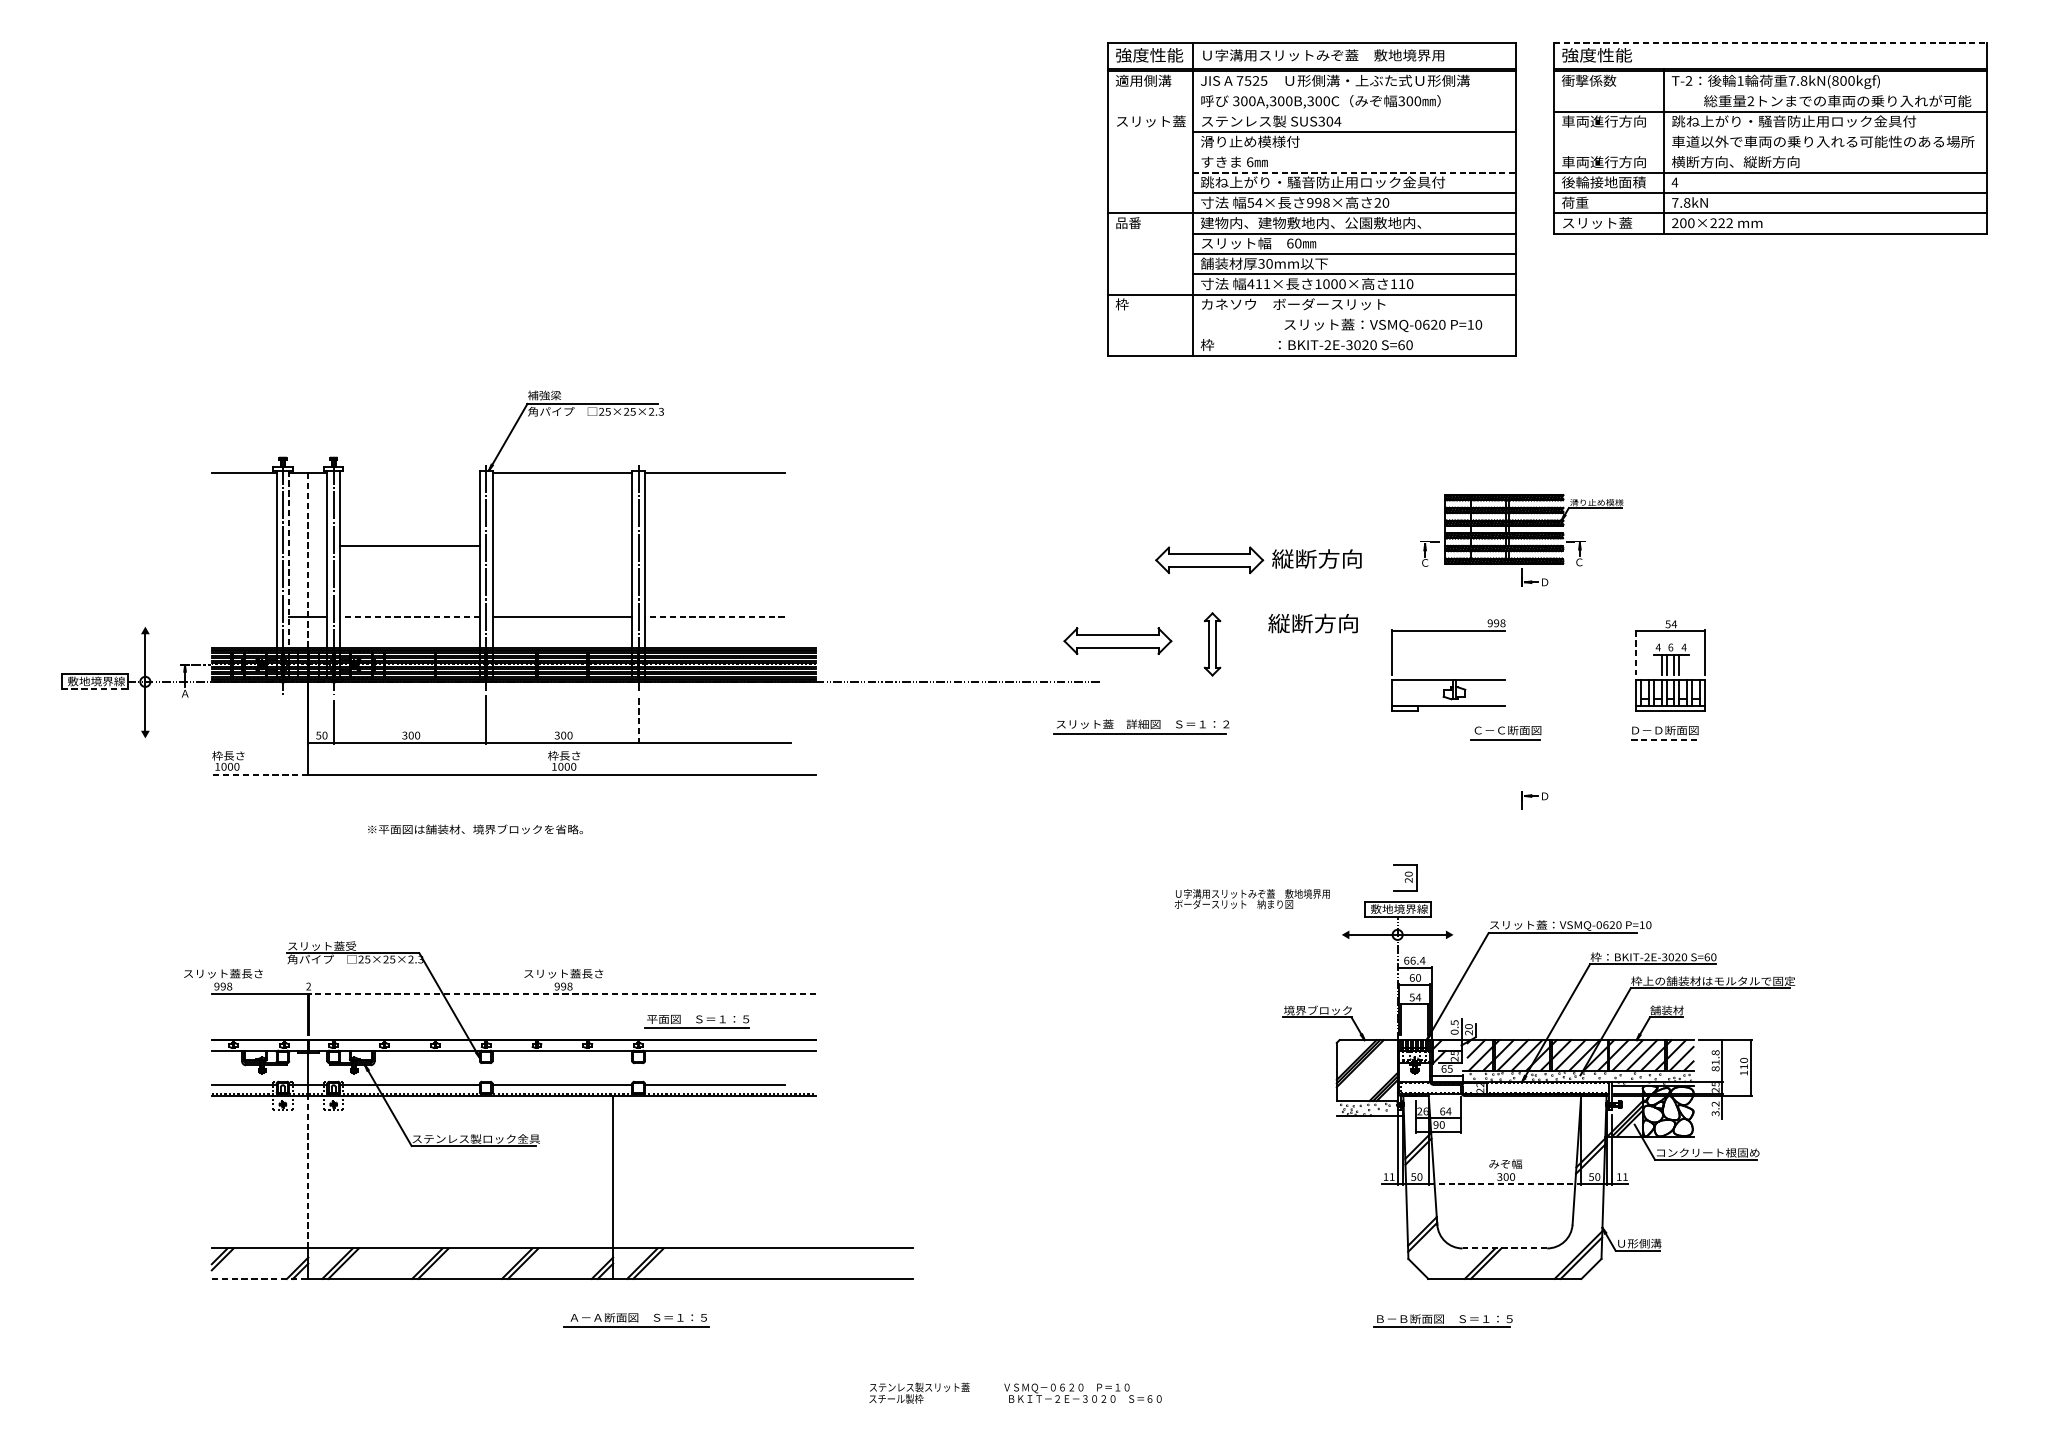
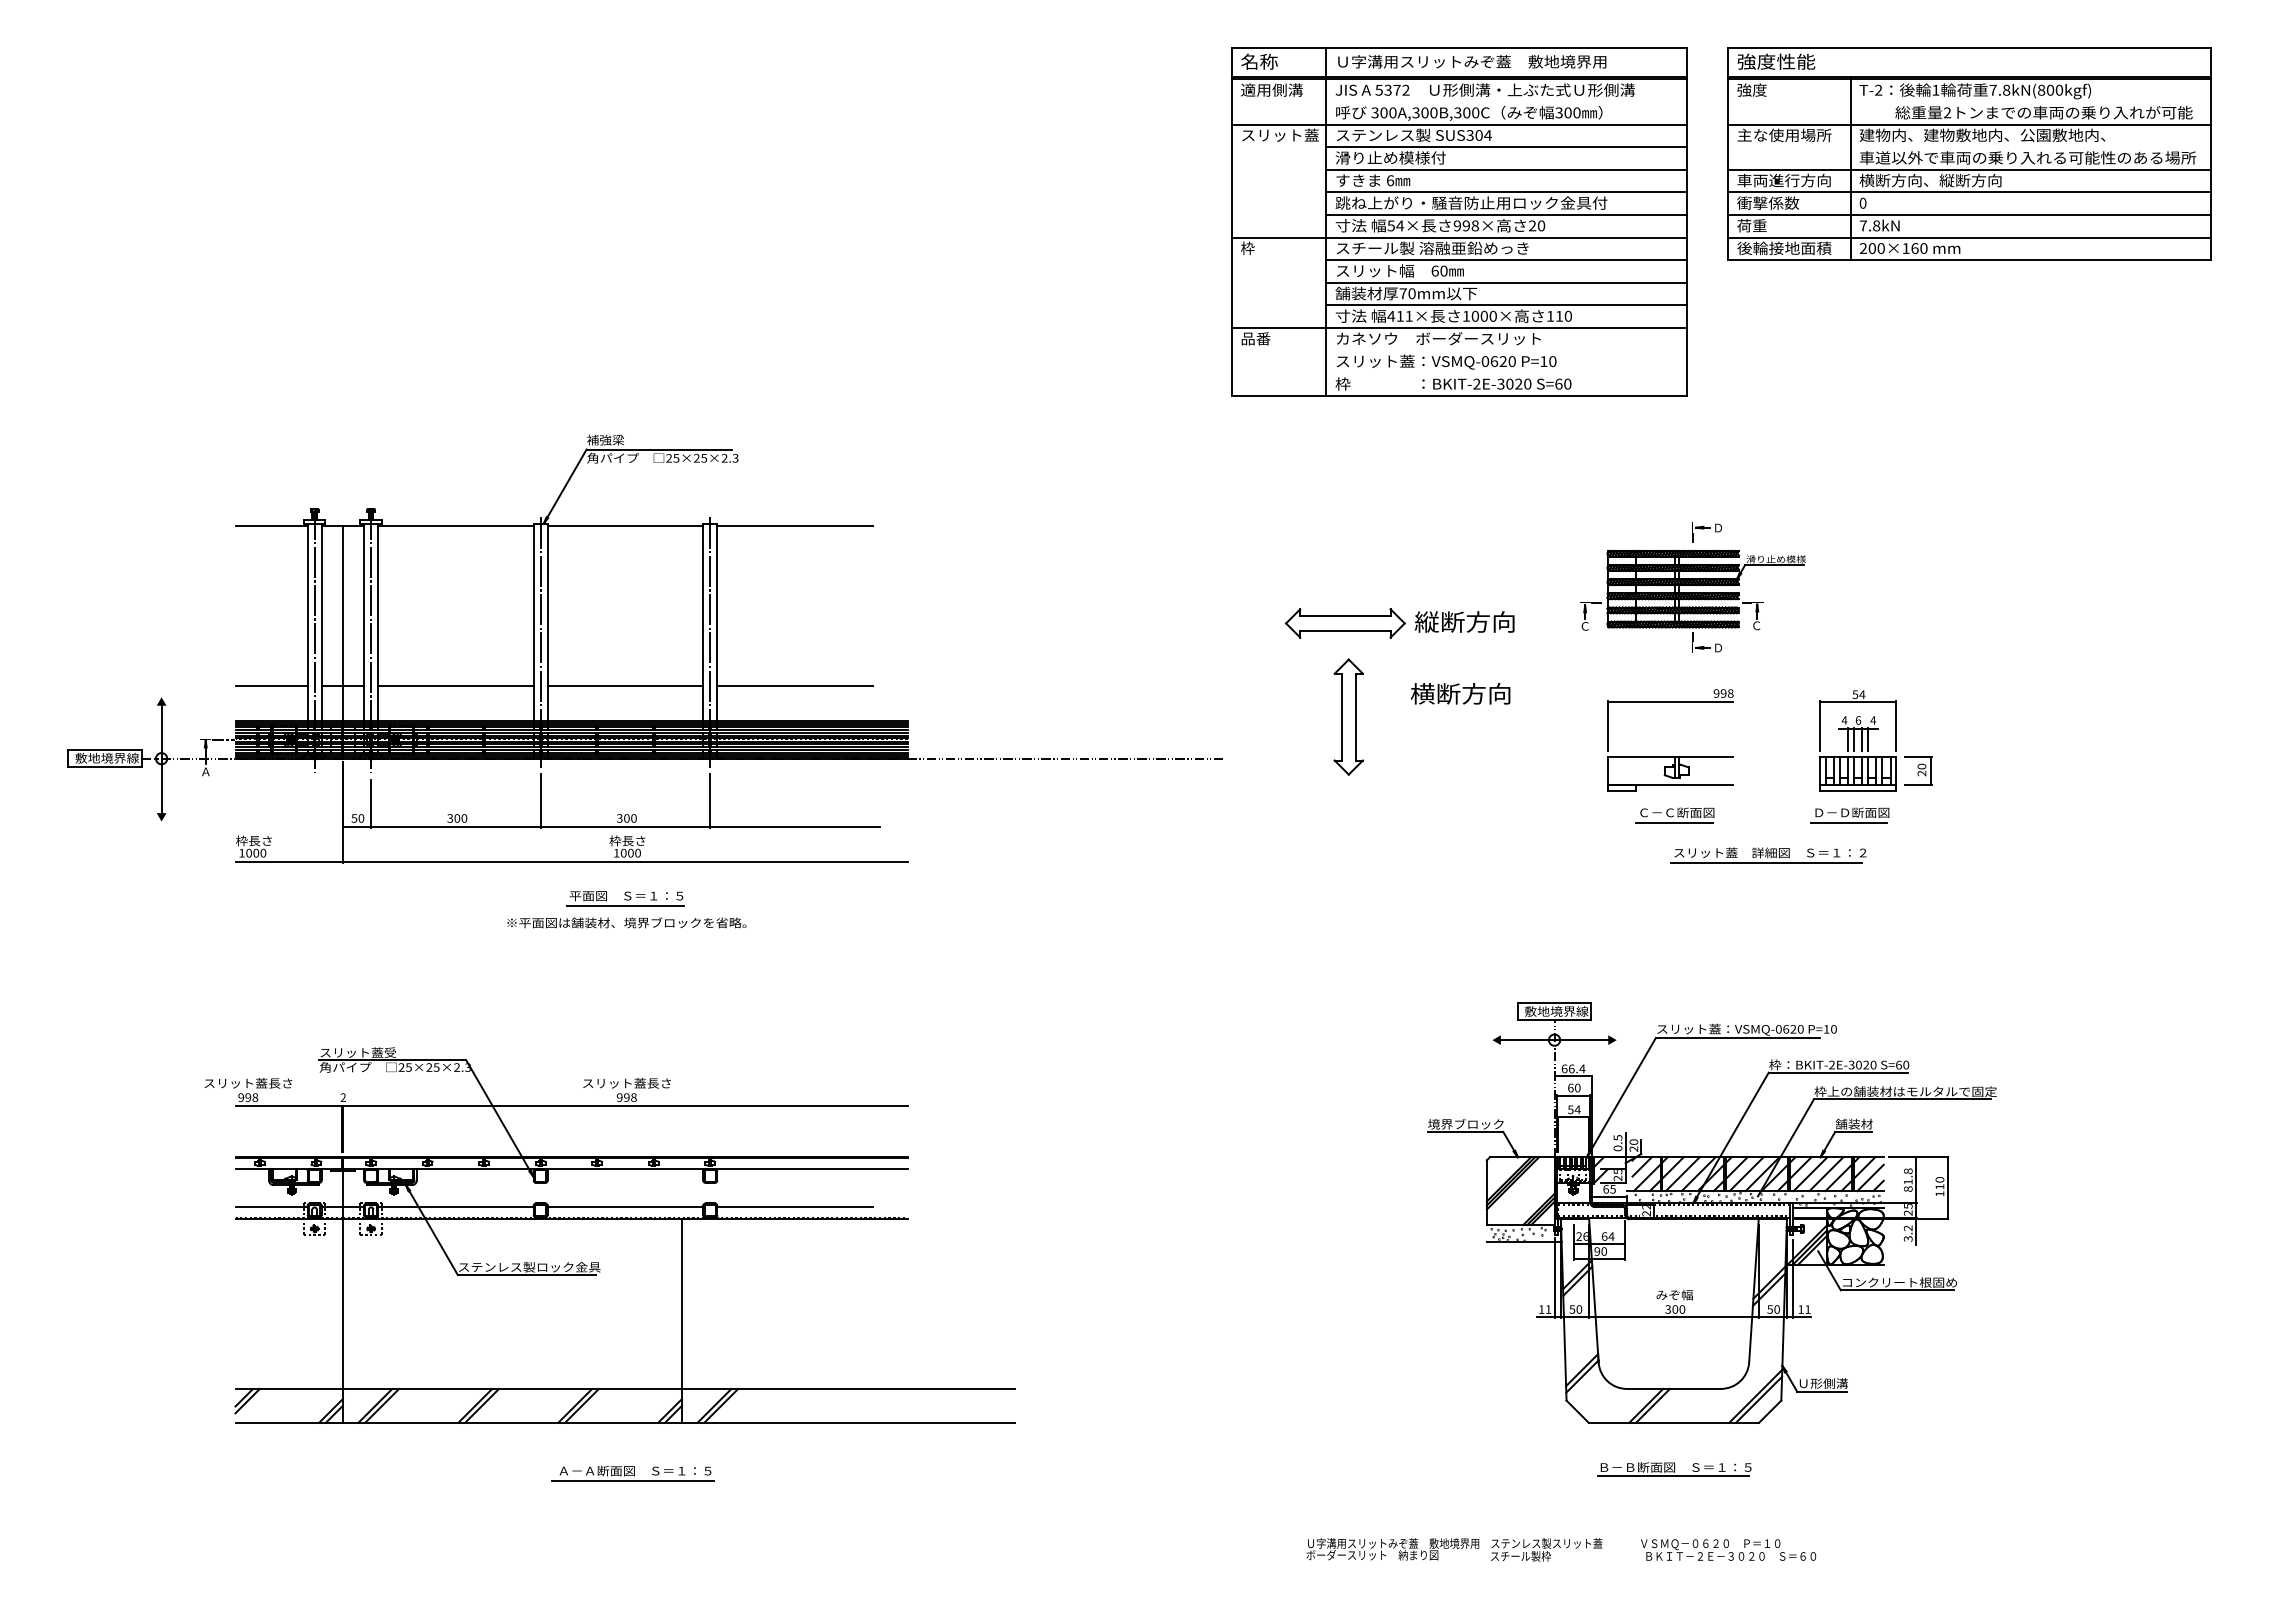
line: (1770, 43) -> (1969, 48), dashed -> solid
text: (1149, 55) -> (1278, 61), 強度性能 -> 名称
text: (1251, 80) -> (1392, 89), 7525 -> 5372
text: (1589, 80) -> (1767, 89), 衝撃係数 -> 強度
line: (1311, 111) -> (1458, 124), added
text: (1794, 120) -> (1995, 134), 跳ね上がり・騒音防止用ロック金具付 -> 建物内、建物敷地内、公園敷地内、
text: (1604, 121) -> (1784, 135), 車両進行方向 -> 主な使用場所
line: (1354, 152) -> (1506, 169), added
line: (1770, 152) -> (1969, 169), added
line: (1355, 172) -> (1507, 192), dashed -> solid
text: (1603, 181) -> (1783, 202), 後輪接地面積 -> 衝撃係数
text: (1674, 181) -> (1862, 202), 4 -> 0
text: (1128, 223) -> (1255, 248), 品番 -> 枠
text: (1310, 223) -> (1457, 248), 建物内、建物敷地内、公園敷地内、 -> スチール製 溶融亜鉛めっき
text: (1604, 223) -> (1784, 248), スリット蓋 -> 後輪接地面積
text: (1721, 223) -> (1914, 248), 200×222 -> 200×160
text: (1260, 263) -> (1402, 293), 30mm -> 70mm
text: (1128, 304) -> (1255, 338), 枠 -> 品番
text: (1383, 324) -> (1446, 361), moved
line: (409, 545) -> (455, 526), moved
line: (289, 559) -> (321, 622), dashed -> solid
line: (307, 562) -> (342, 625), dashed -> solid
line: (244, 616) -> (271, 686), added
line: (409, 616) -> (455, 686), dashed -> solid
line: (715, 616) -> (795, 686), dashed -> solid
text: (1278, 623) -> (1422, 693), 縦断方向 -> 横断方向
part: (1117, 641) -> (1243, 713), removed
part: (1212, 643) -> (1348, 716), size x1.67
line: (1635, 652) -> (1819, 726), dashed -> solid
part: (1448, 679) -> (1670, 756), moved
line: (94, 689) -> (105, 767), dashed -> solid
line: (638, 719) -> (710, 800), dashed -> solid
part: (1141, 726) -> (1768, 855), moved
line: (1661, 740) -> (1848, 823), dashed -> solid
line: (260, 774) -> (289, 861), dashed -> solid
part: (1535, 800) -> (1707, 532), moved
text: (475, 829) -> (626, 922), moved
part: (1405, 877) -> (1918, 770), moved
text: (1251, 899) -> (1392, 1549), moved
line: (561, 994) -> (624, 1106), dashed -> solid
part: (697, 1021) -> (625, 898), moved
line: (307, 1172) -> (342, 1304), dashed -> solid
line: (1504, 1184) -> (1673, 1317), dashed -> solid
line: (1504, 1248) -> (1673, 1388), dashed -> solid
line: (260, 1278) -> (289, 1422), dashed -> solid
part: (636, 1319) -> (632, 1473), moved
part: (1443, 1320) -> (1674, 1469), moved
text: (1015, 1392) -> (1653, 1549), moved

